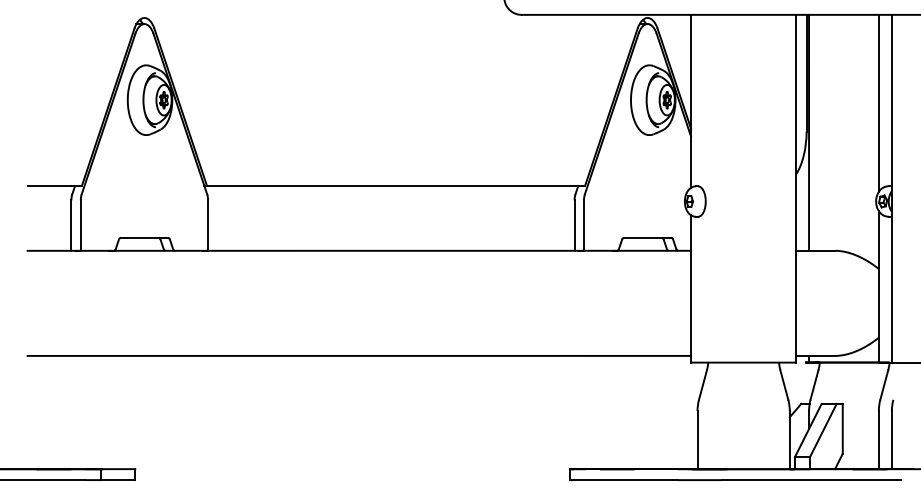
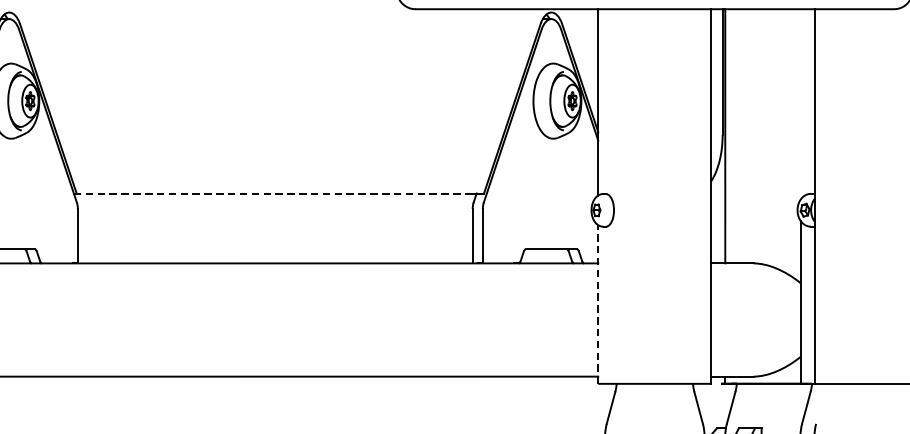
line: (878, 102) -> (800, 103), removed
line: (395, 185) -> (279, 193), solid -> dashed
line: (691, 288) -> (598, 304), solid -> dashed

